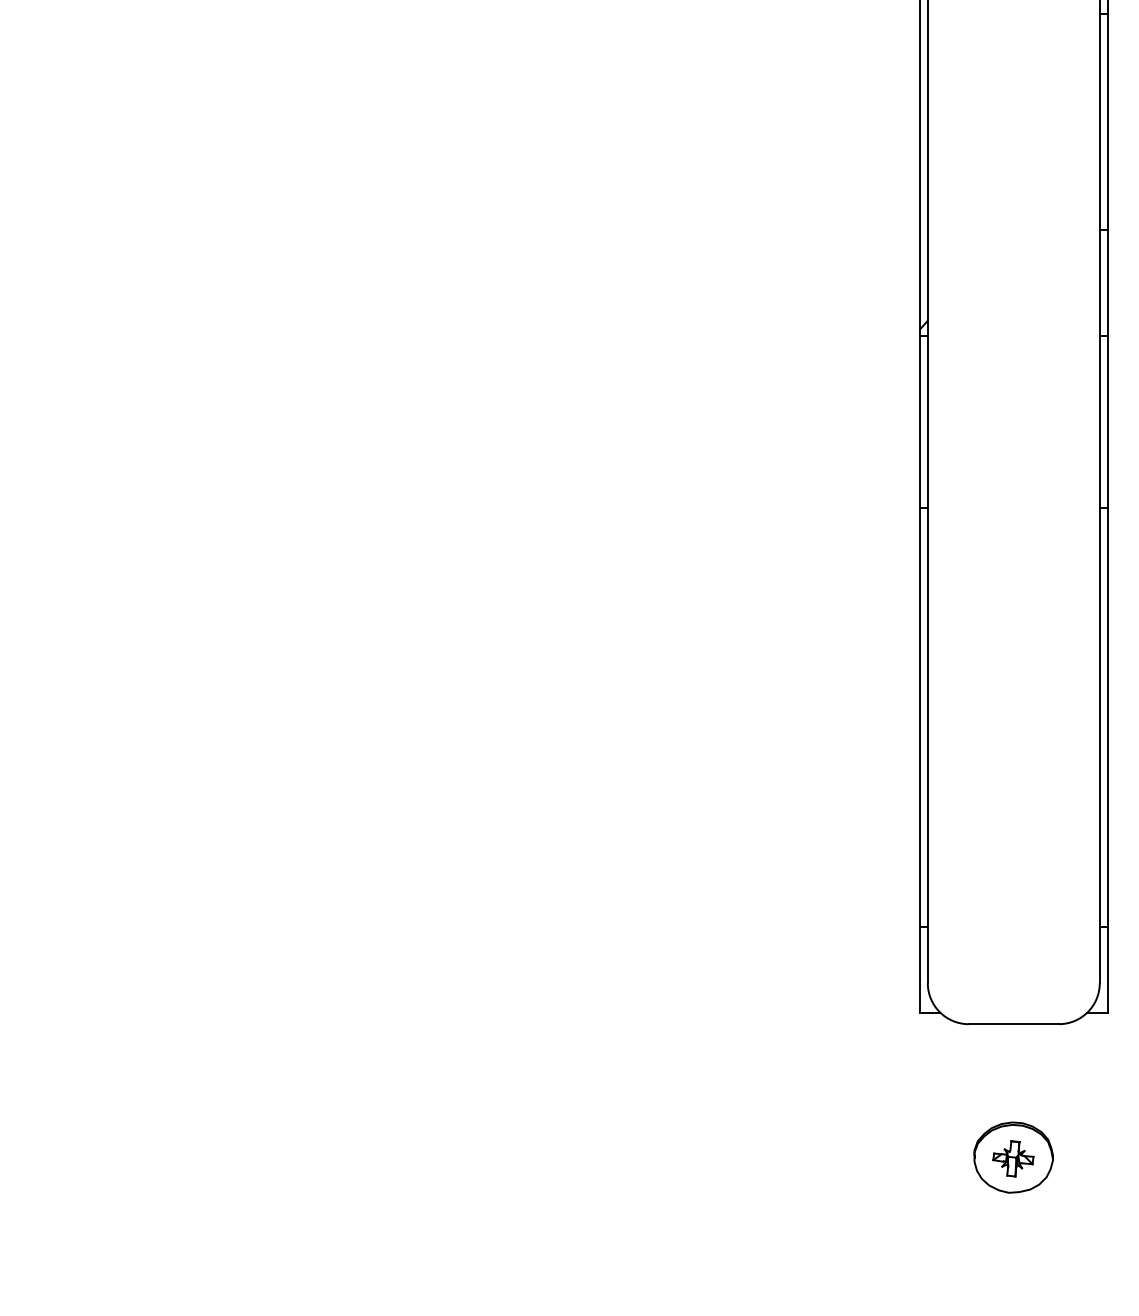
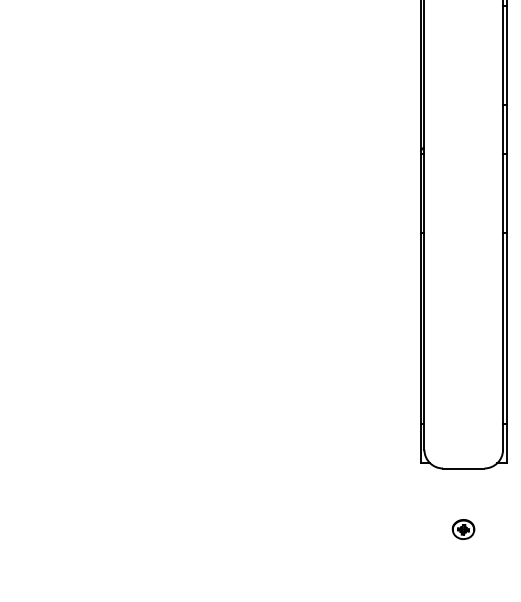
part: (1013, 1157) -> (463, 529), size x0.6

